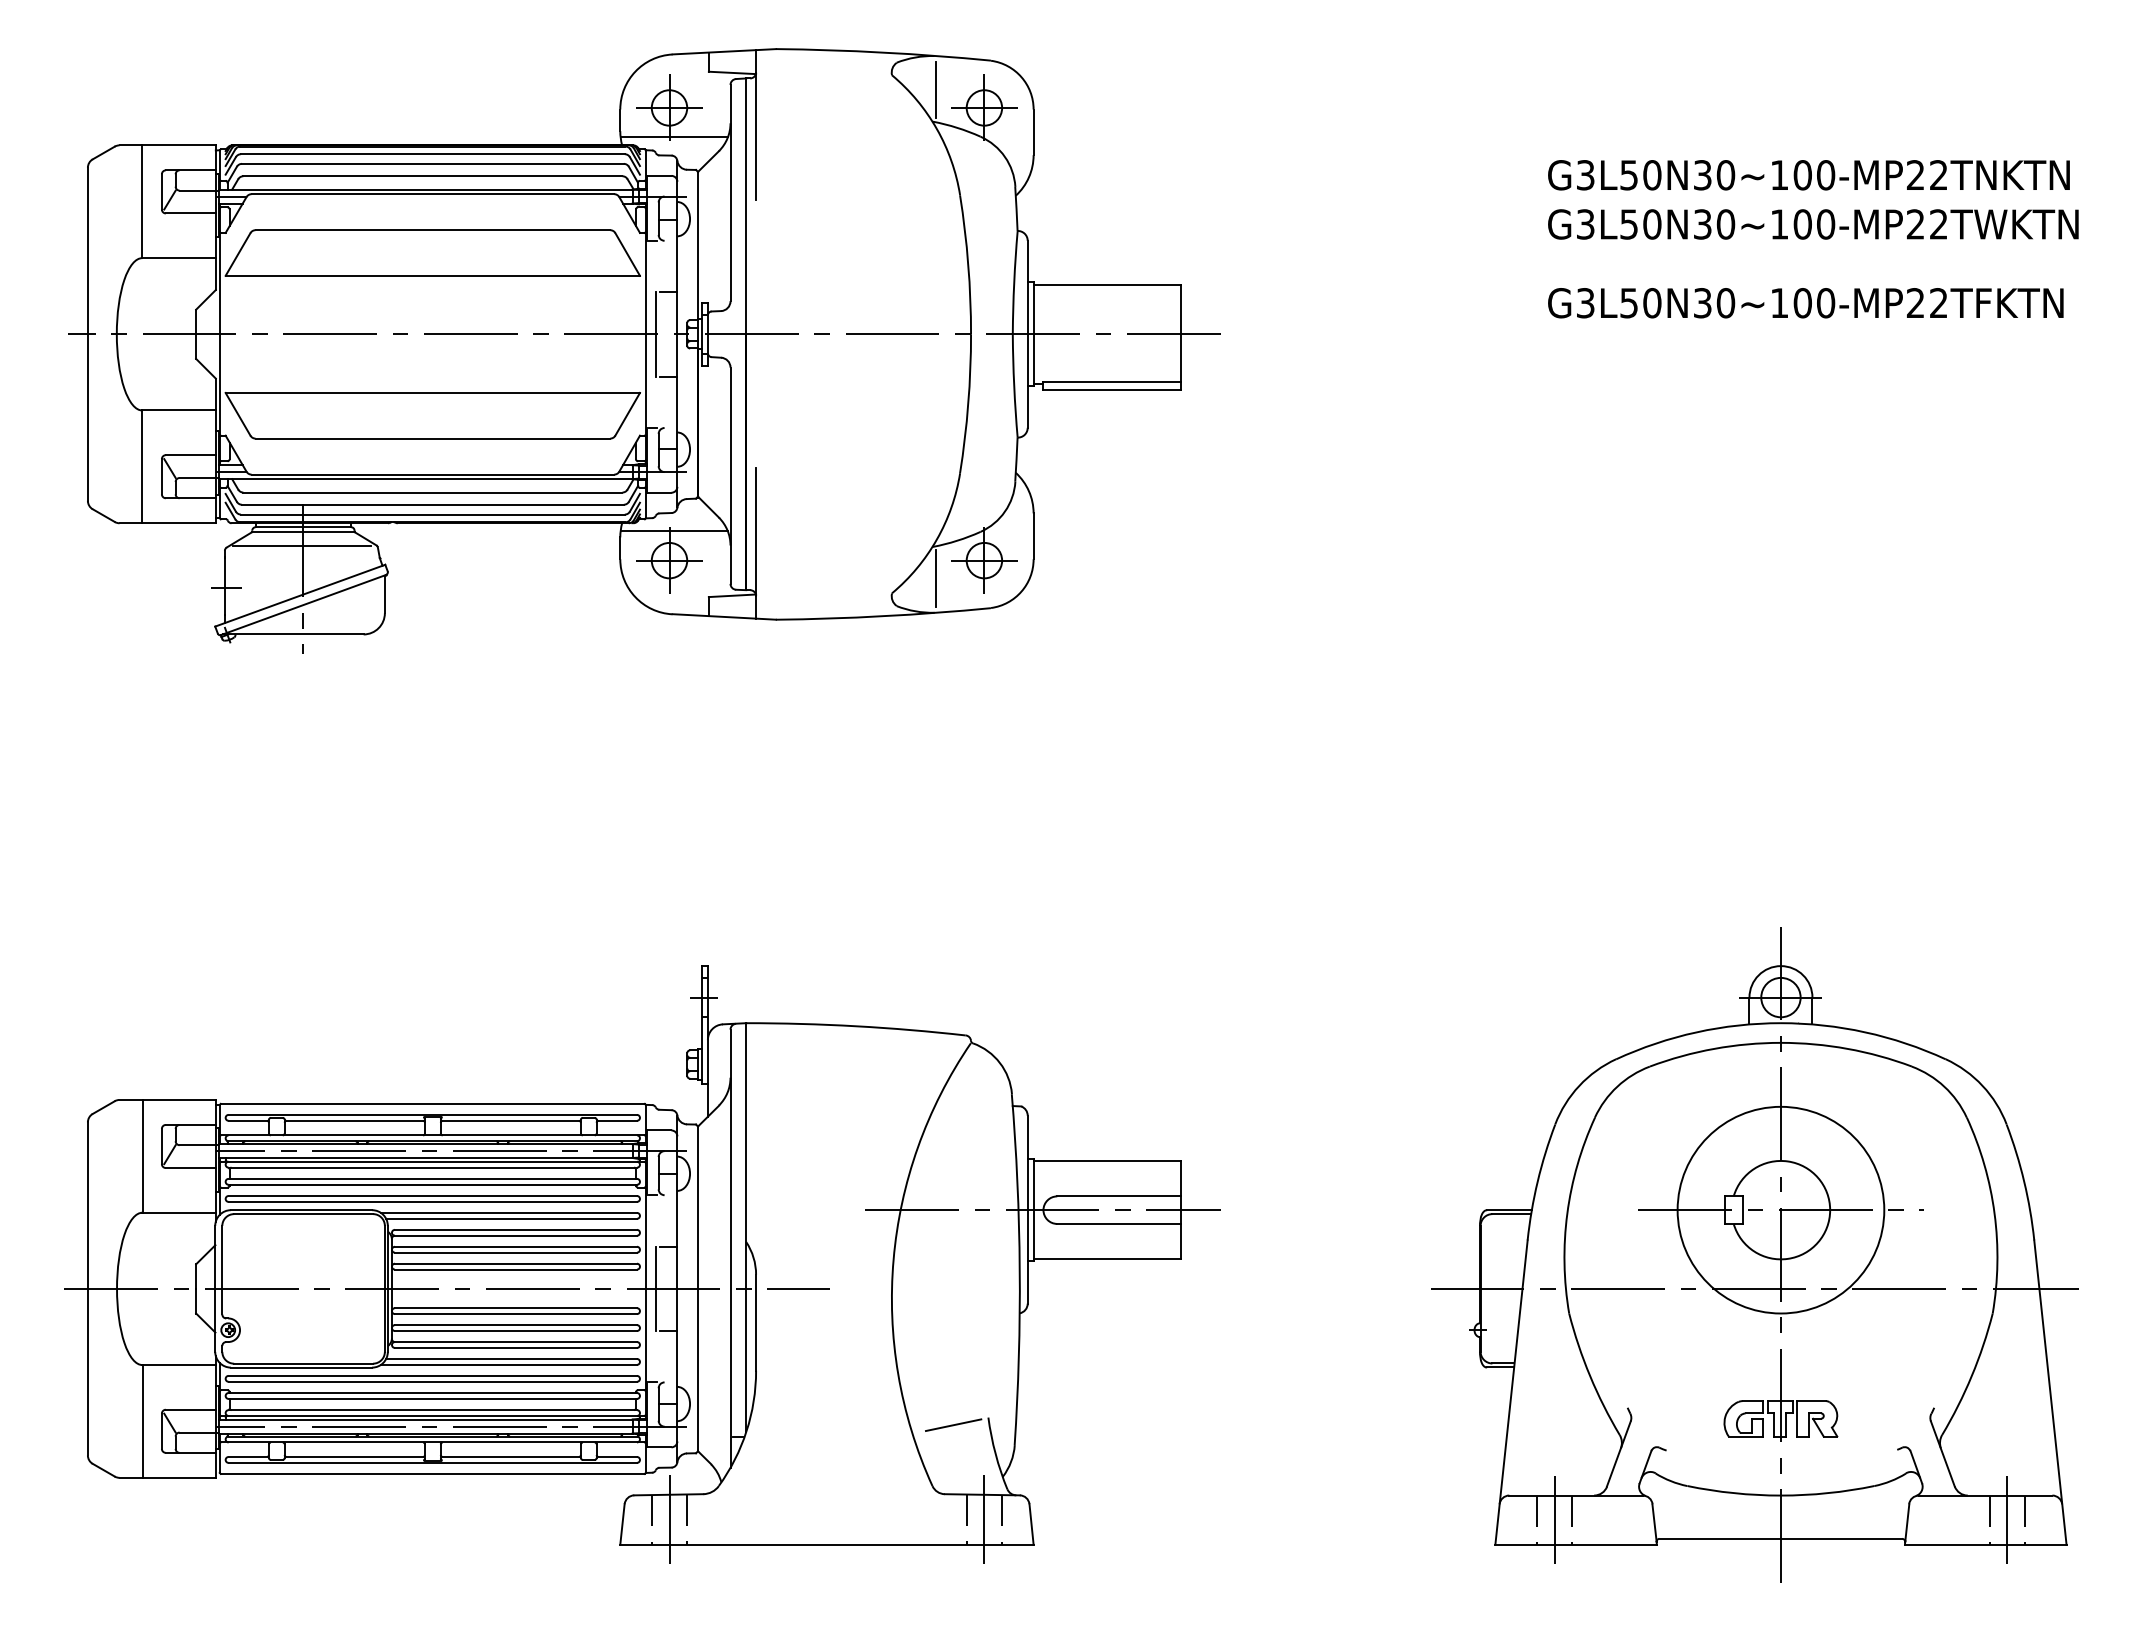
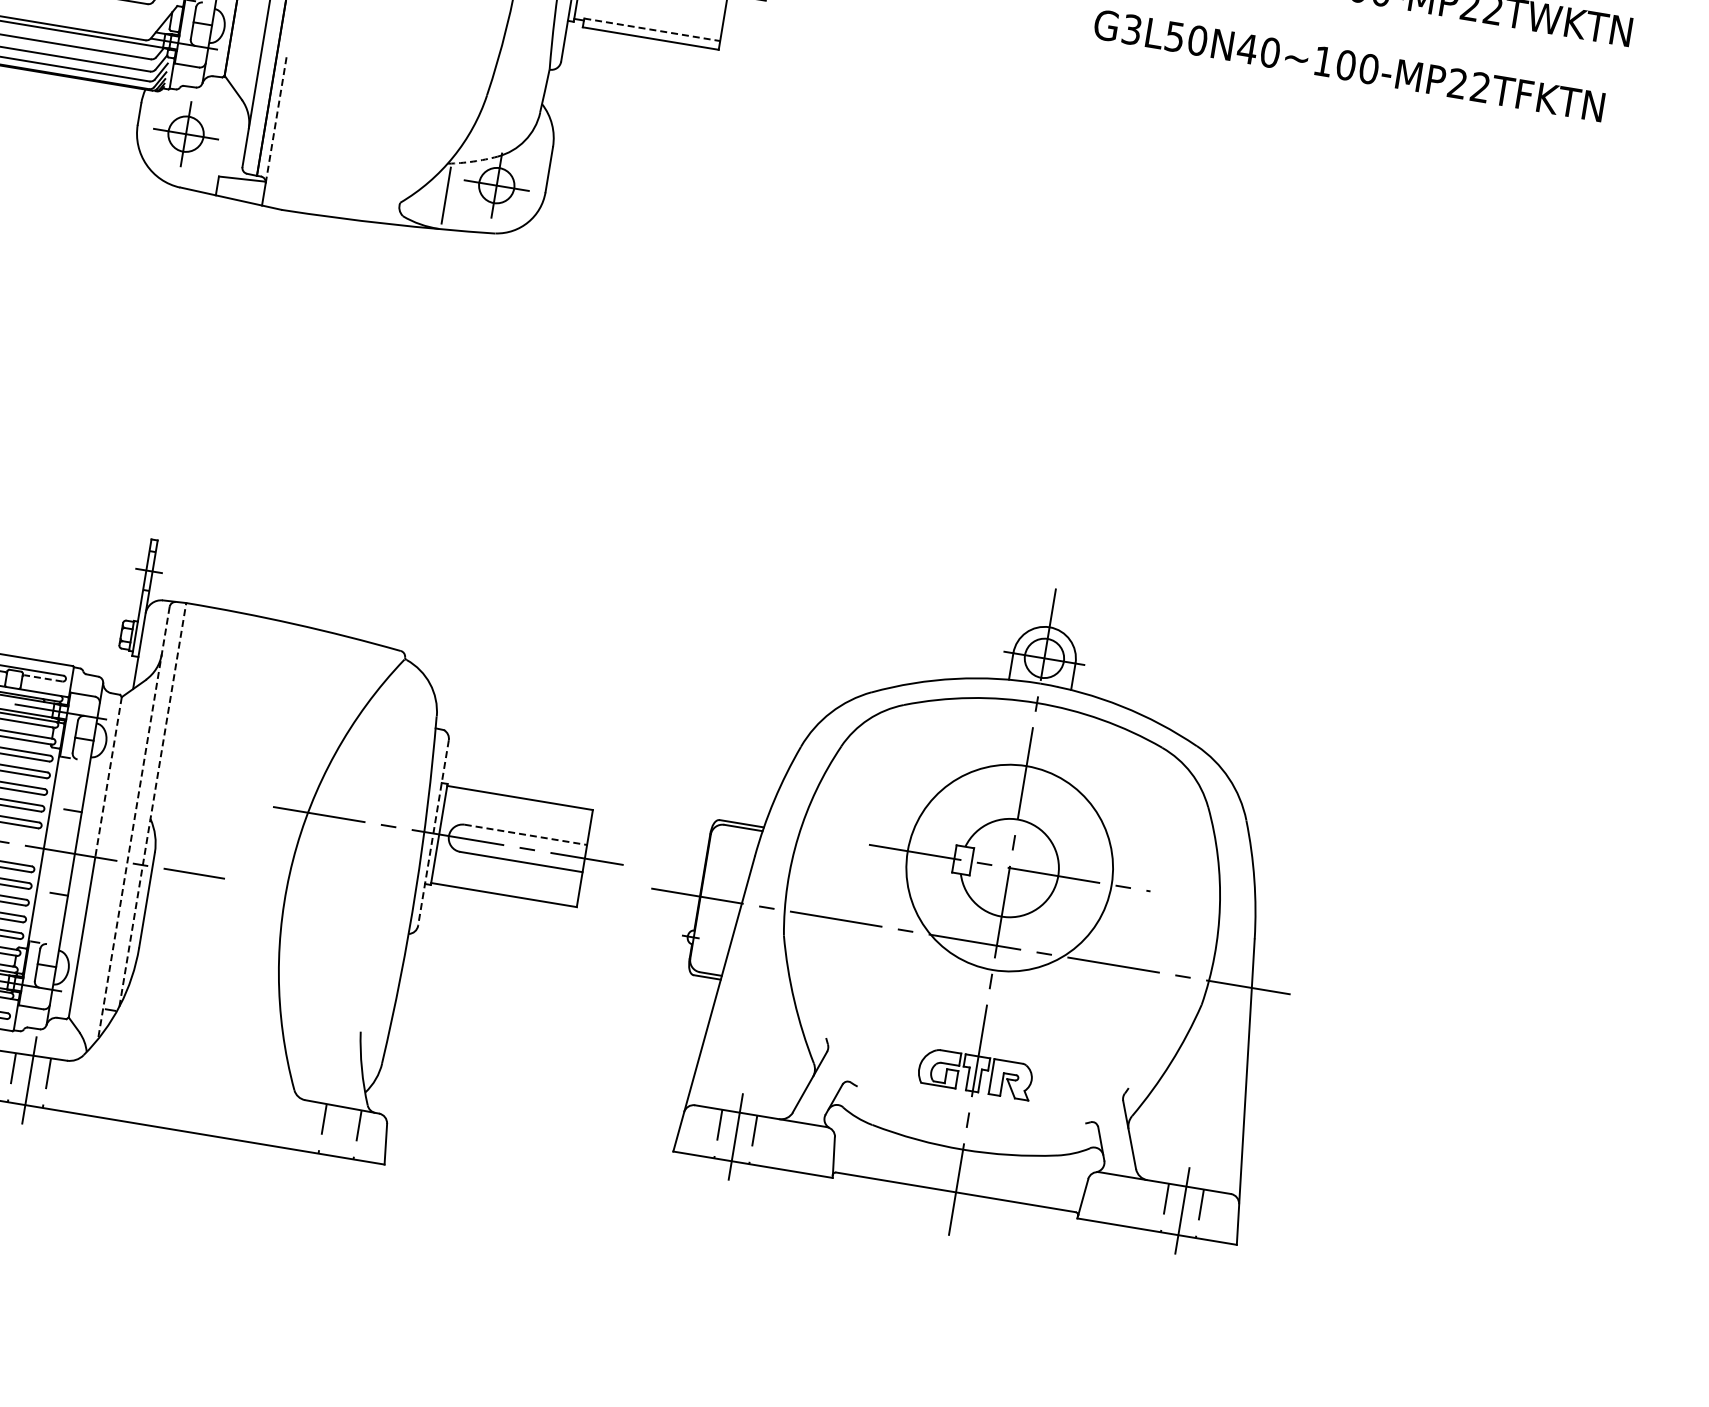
text: (1702, 303) -> (1247, 49), G3L50N30~100-MP22TFKTN -> G3L50N40~100-MP22TFKTN
line: (1112, 381) -> (652, 29), solid -> dashed
line: (673, 531) -> (194, 106), removed
line: (756, 532) -> (276, 120), solid -> dashed
arc: (957, 540) -> (473, 161), solid -> dashed
line: (617, 1120) -> (43, 678), solid -> dashed
line: (1119, 1196) -> (526, 835), solid -> dashed
line: (698, 1208) -> (108, 778), solid -> dashed
line: (1027, 1209) -> (433, 832), solid -> dashed
line: (746, 1227) -> (153, 804), solid -> dashed
line: (730, 1249) -> (133, 823), solid -> dashed
part: (1754, 1254) -> (976, 907), moved
line: (655, 1288) -> (53, 849), removed
line: (953, 1425) -> (325, 1033), removed
line: (984, 1519) -> (340, 1131), removed

